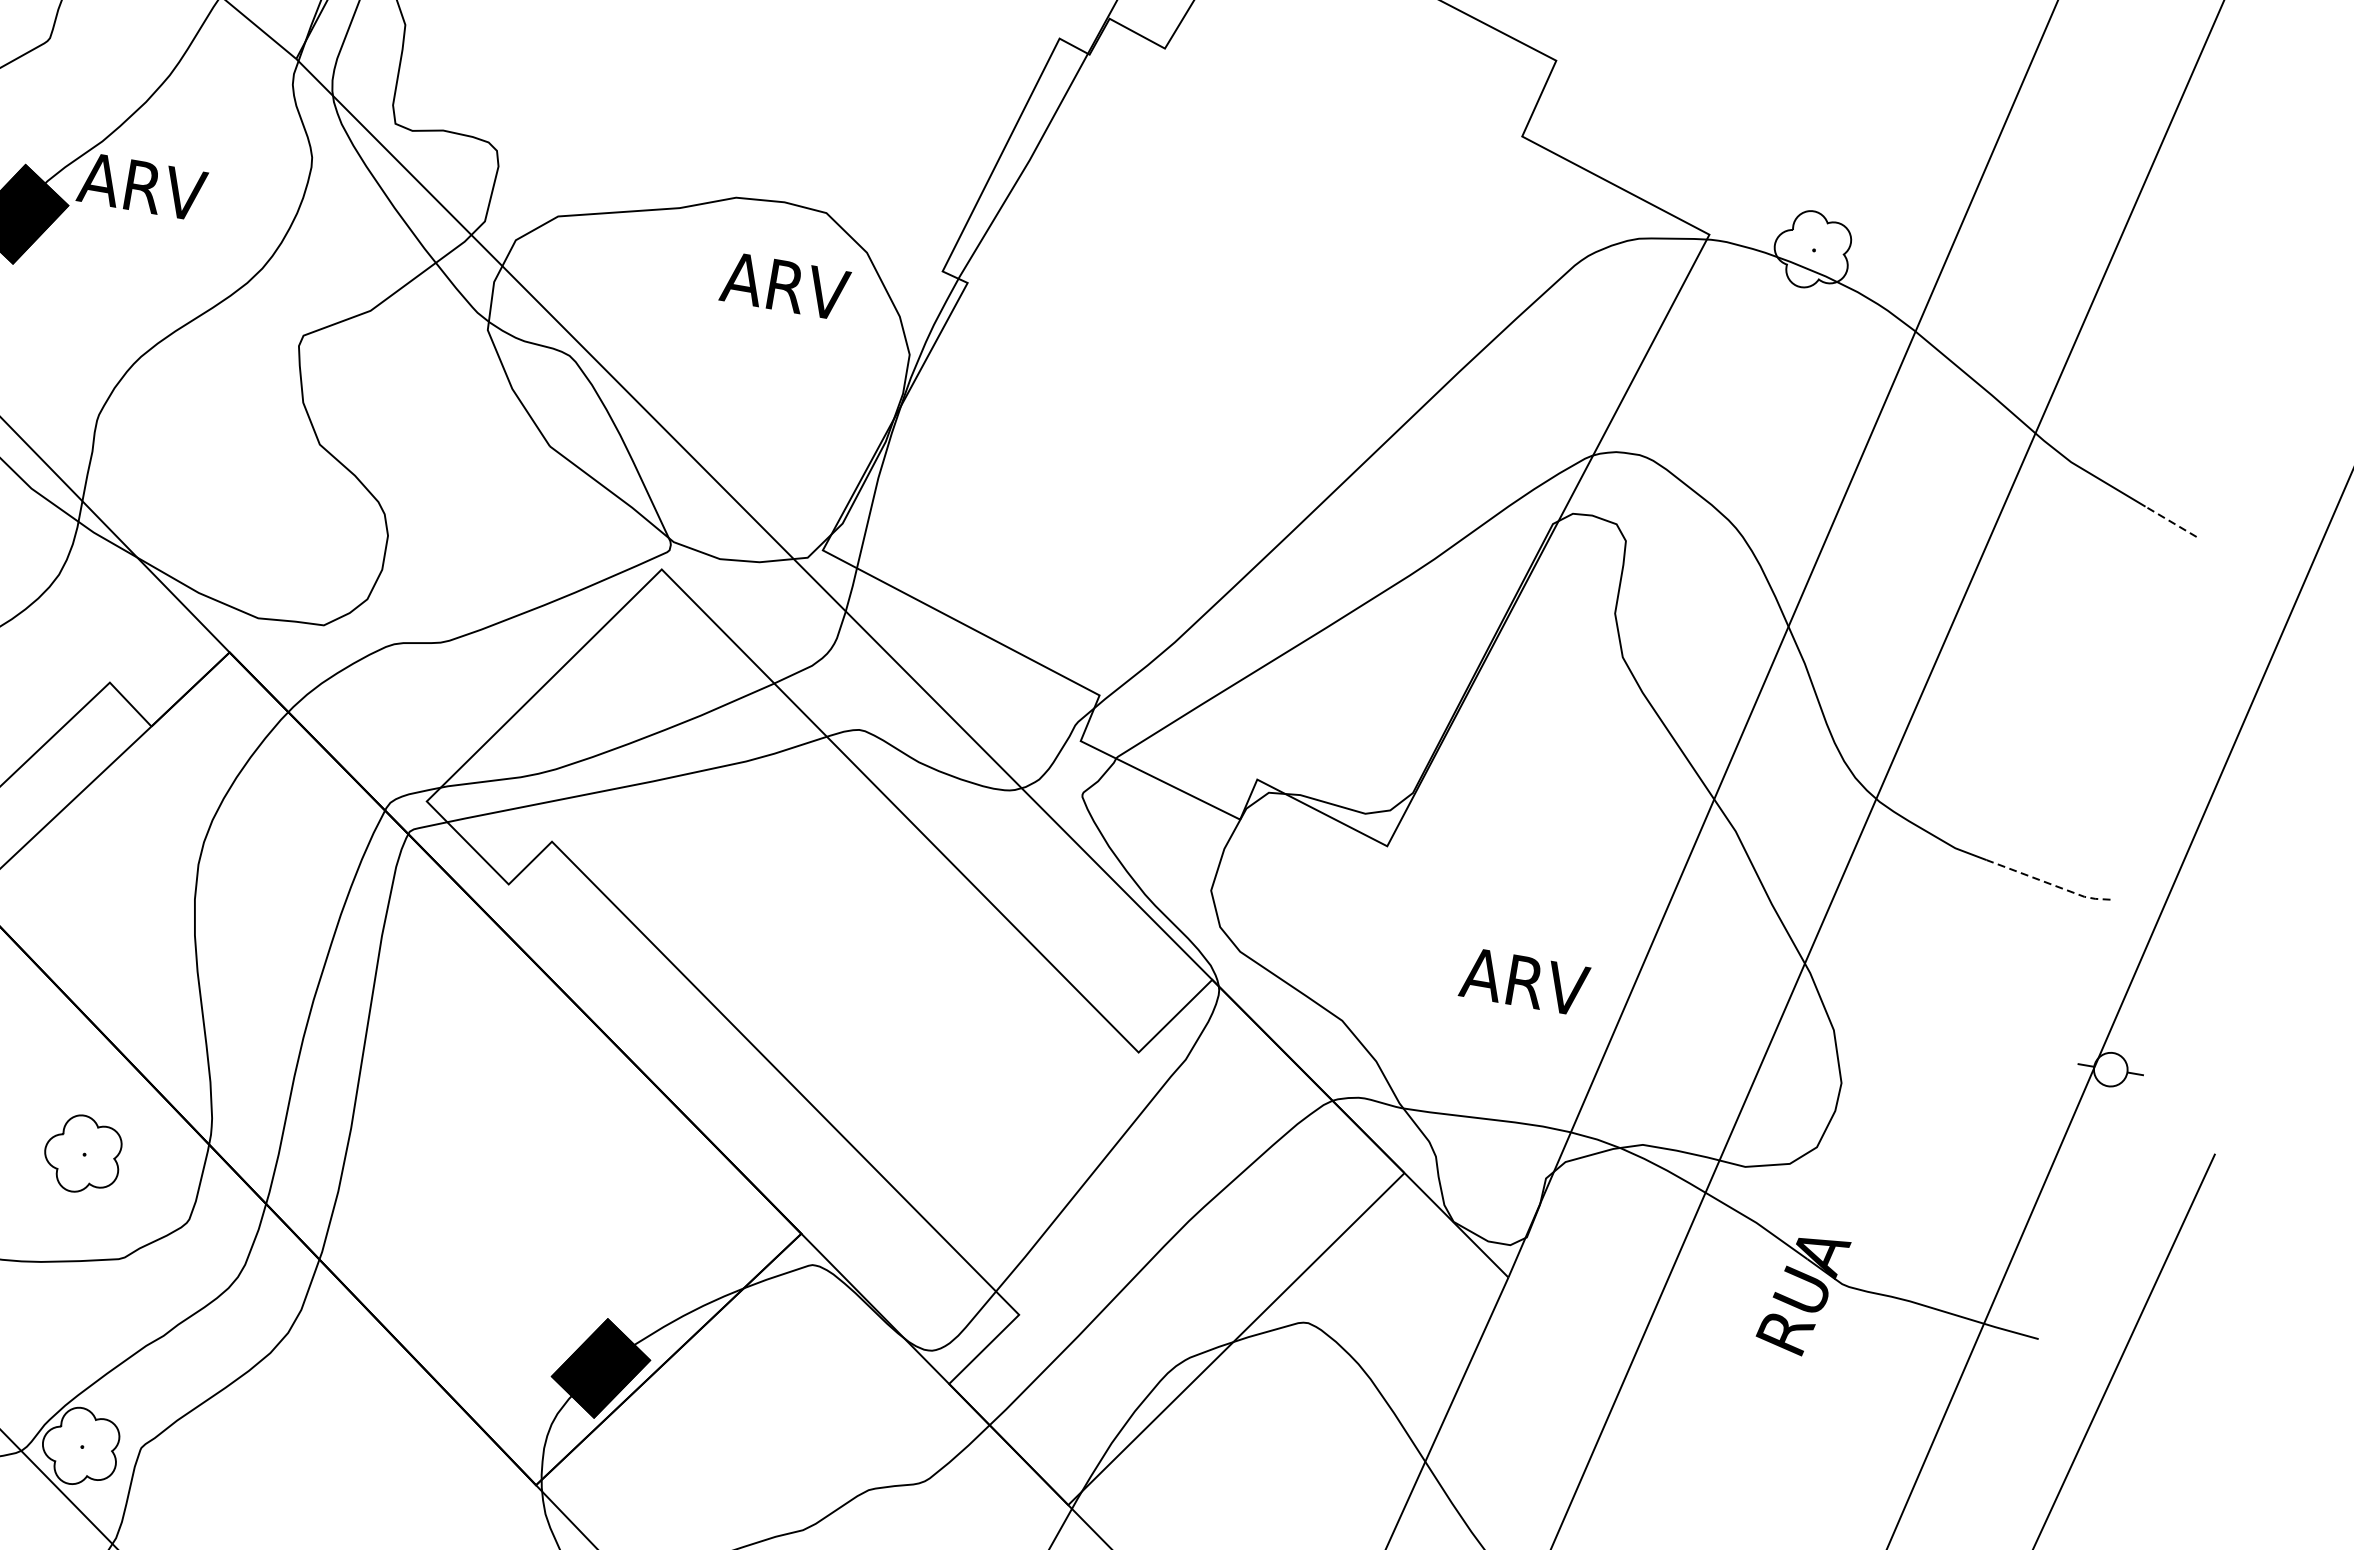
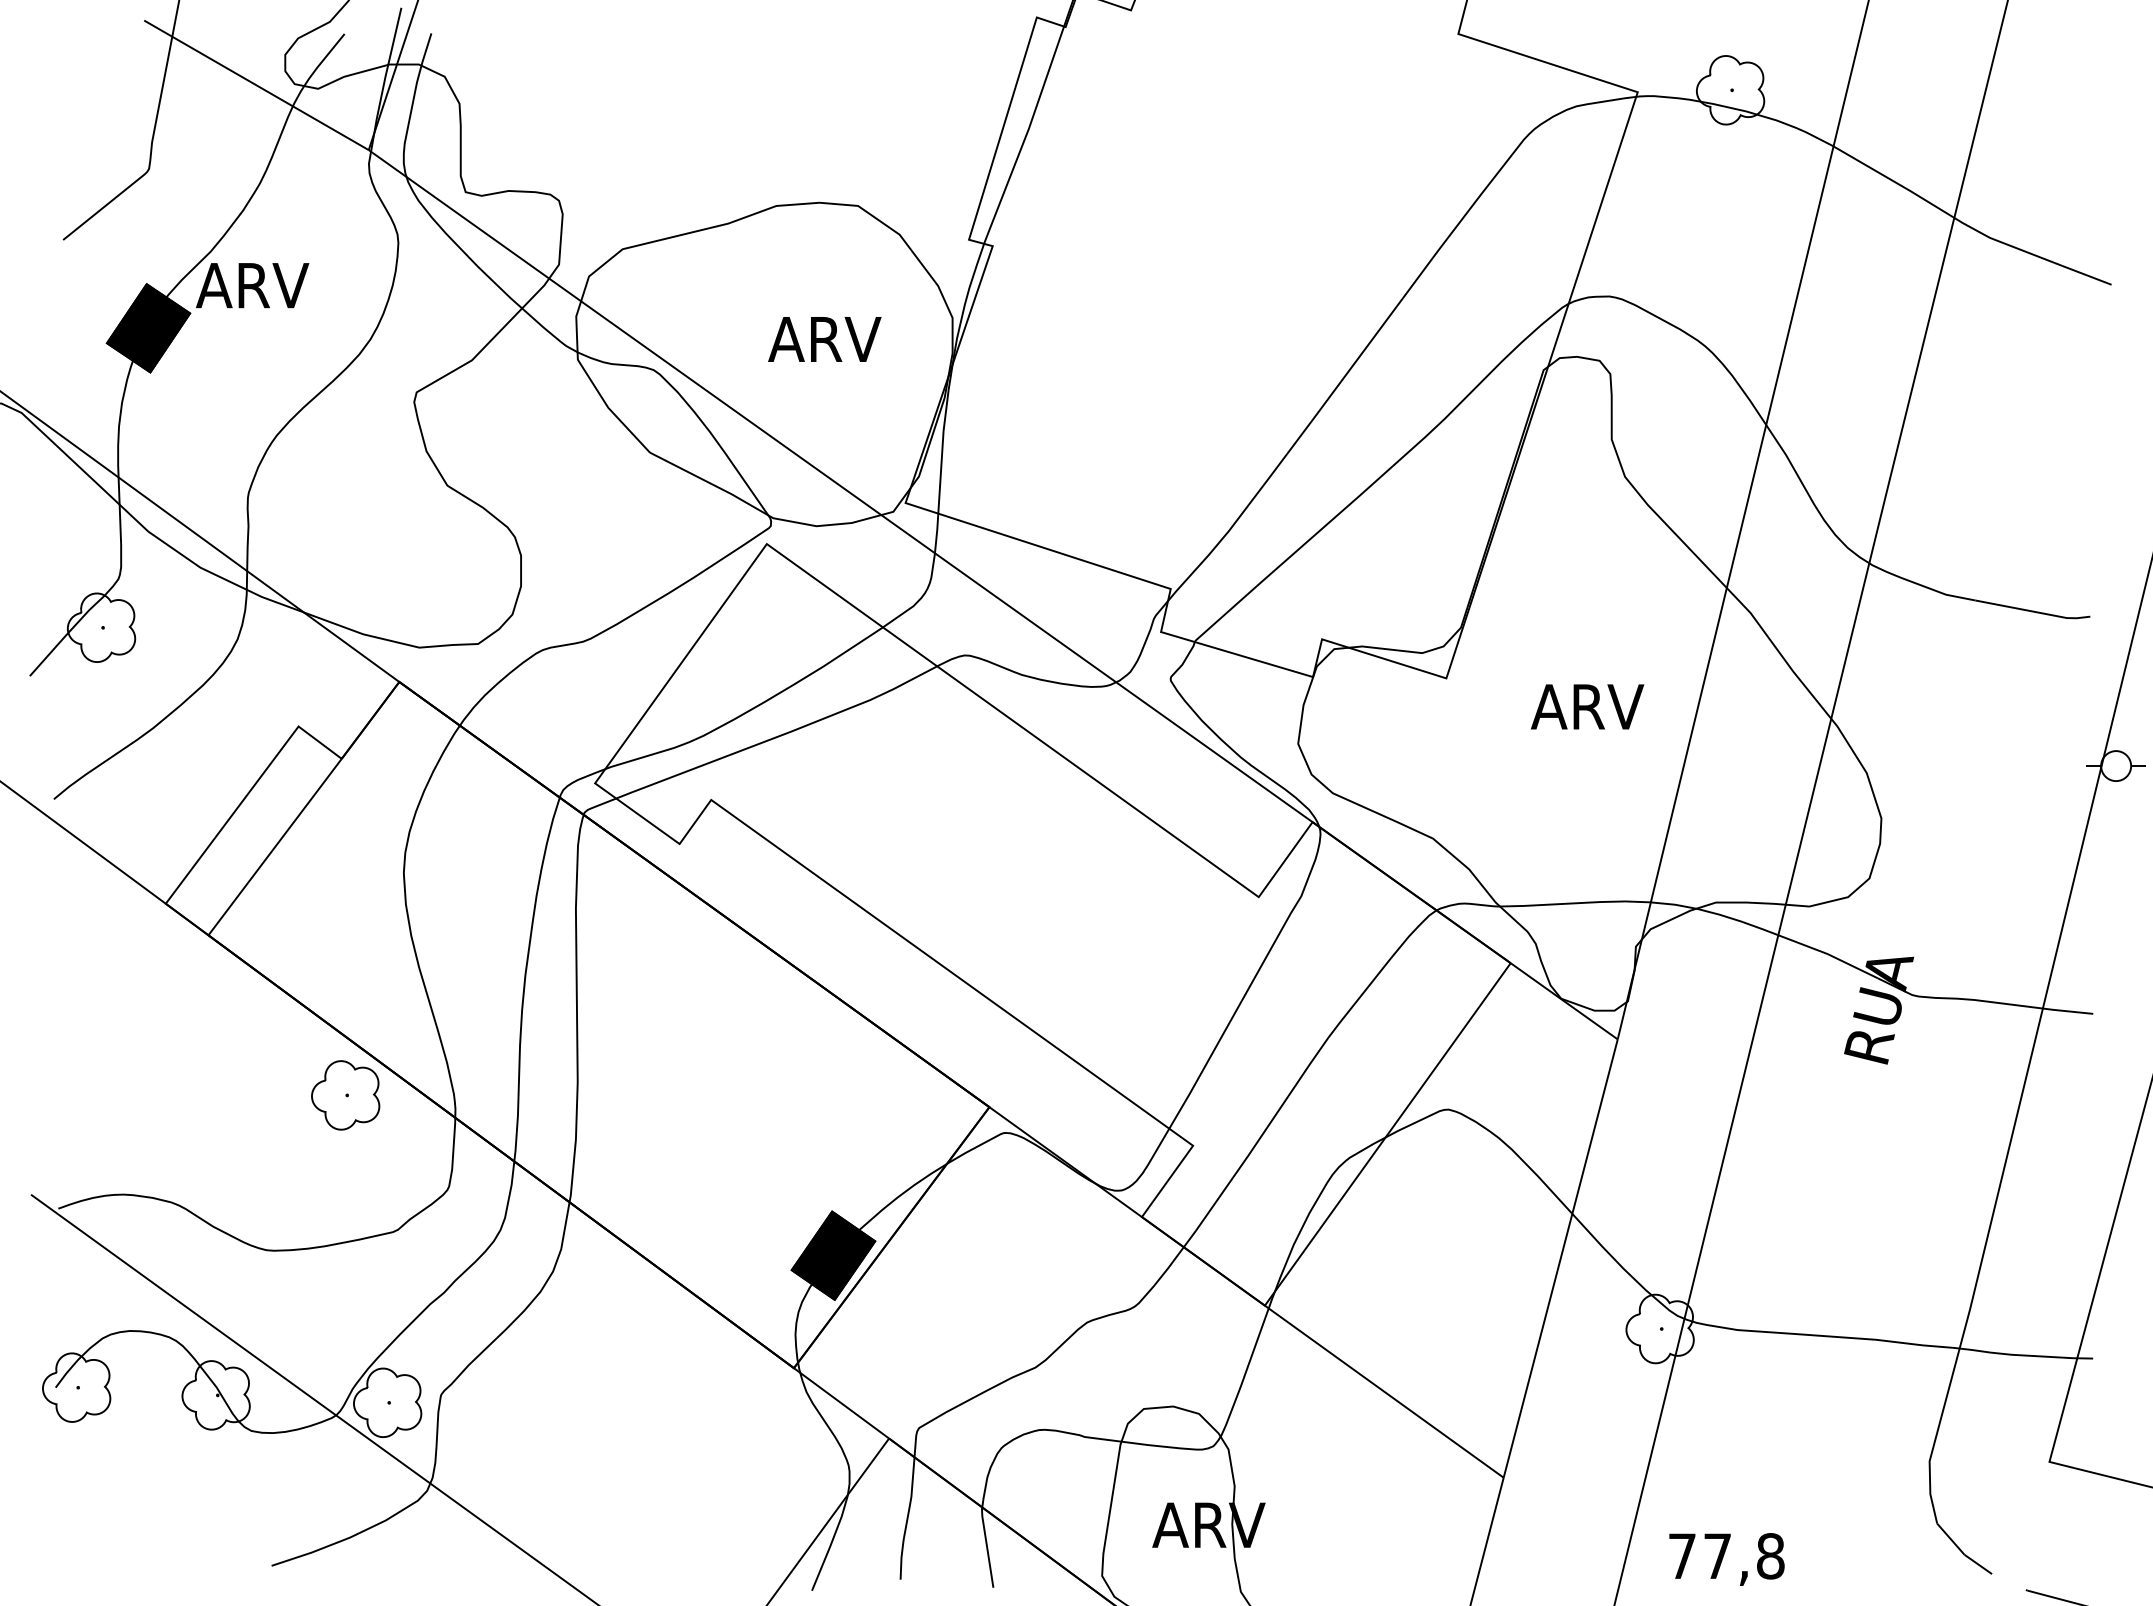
text: (784, 286) -> (824, 339), moved
line: (2170, 521) -> (2086, 275), dashed -> solid
line: (2048, 883) -> (2033, 611), dashed -> solid
text: (1524, 981) -> (1587, 706), moved
part: (82, 1154) -> (345, 1095), moved

